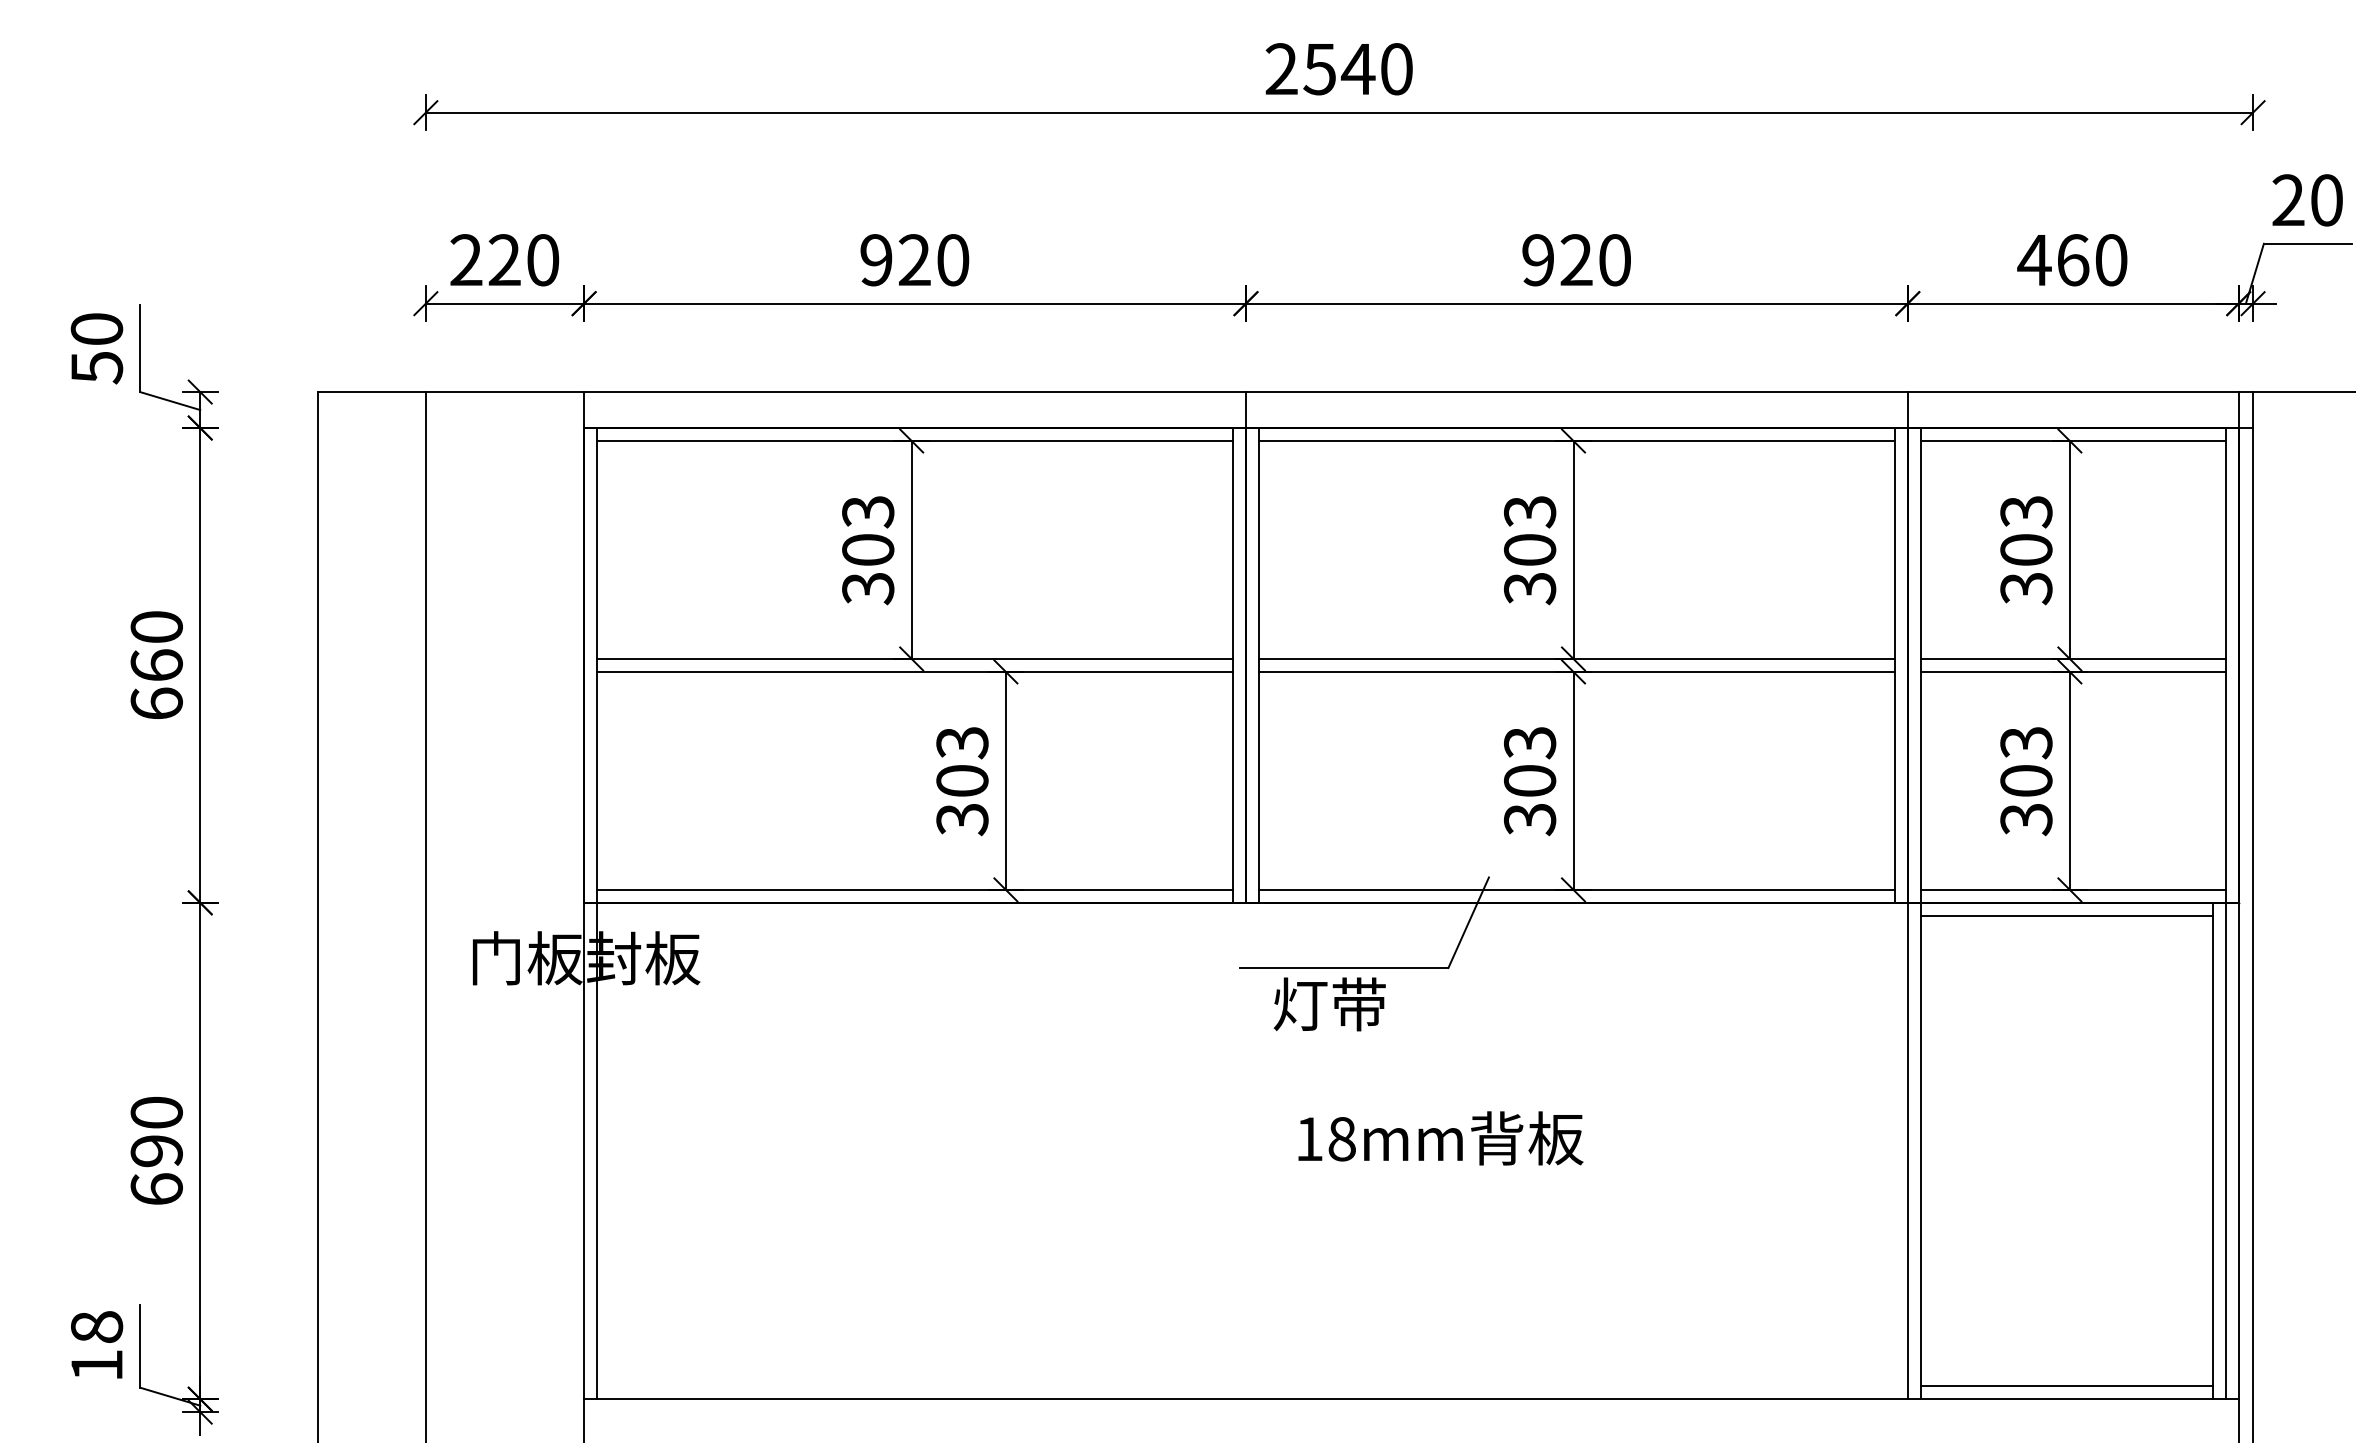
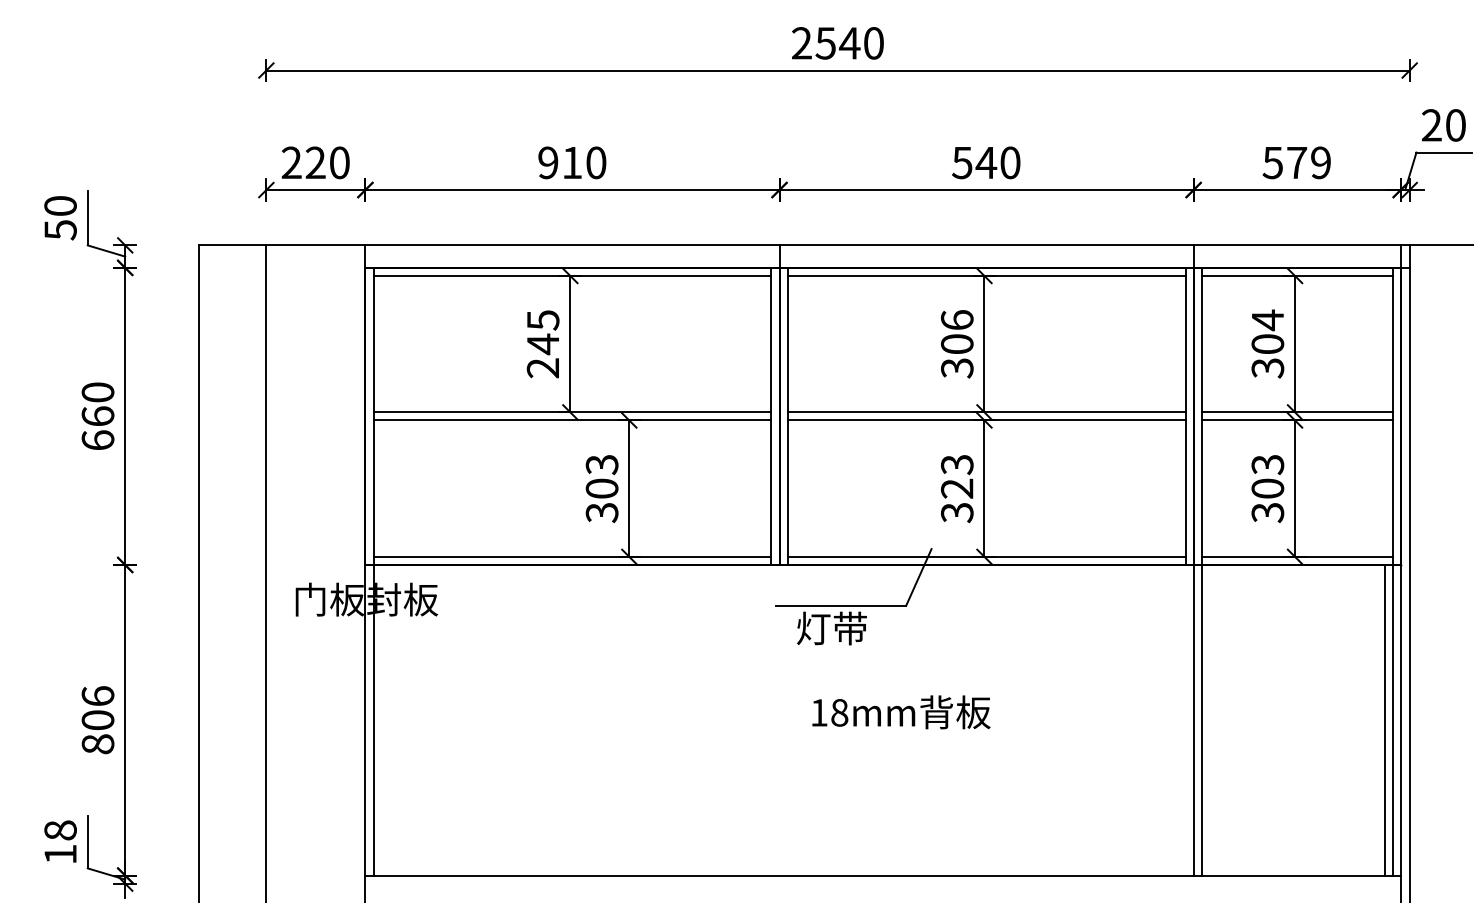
text: (915, 259) -> (572, 162), 920 -> 910
text: (1557, 259) -> (974, 162), 920 -> 540
text: (2072, 259) -> (1296, 162), 460 -> 579
text: (1530, 512) -> (957, 320), 303 -> 306
text: (2025, 512) -> (1267, 320), 303 -> 304
text: (867, 550) -> (542, 344), 303 -> 245
text: (1530, 780) -> (957, 488), 303 -> 323
line: (2065, 916) -> (1292, 573), removed
text: (155, 1151) -> (97, 720), 690 -> 806
line: (2065, 1386) -> (1292, 867), removed

